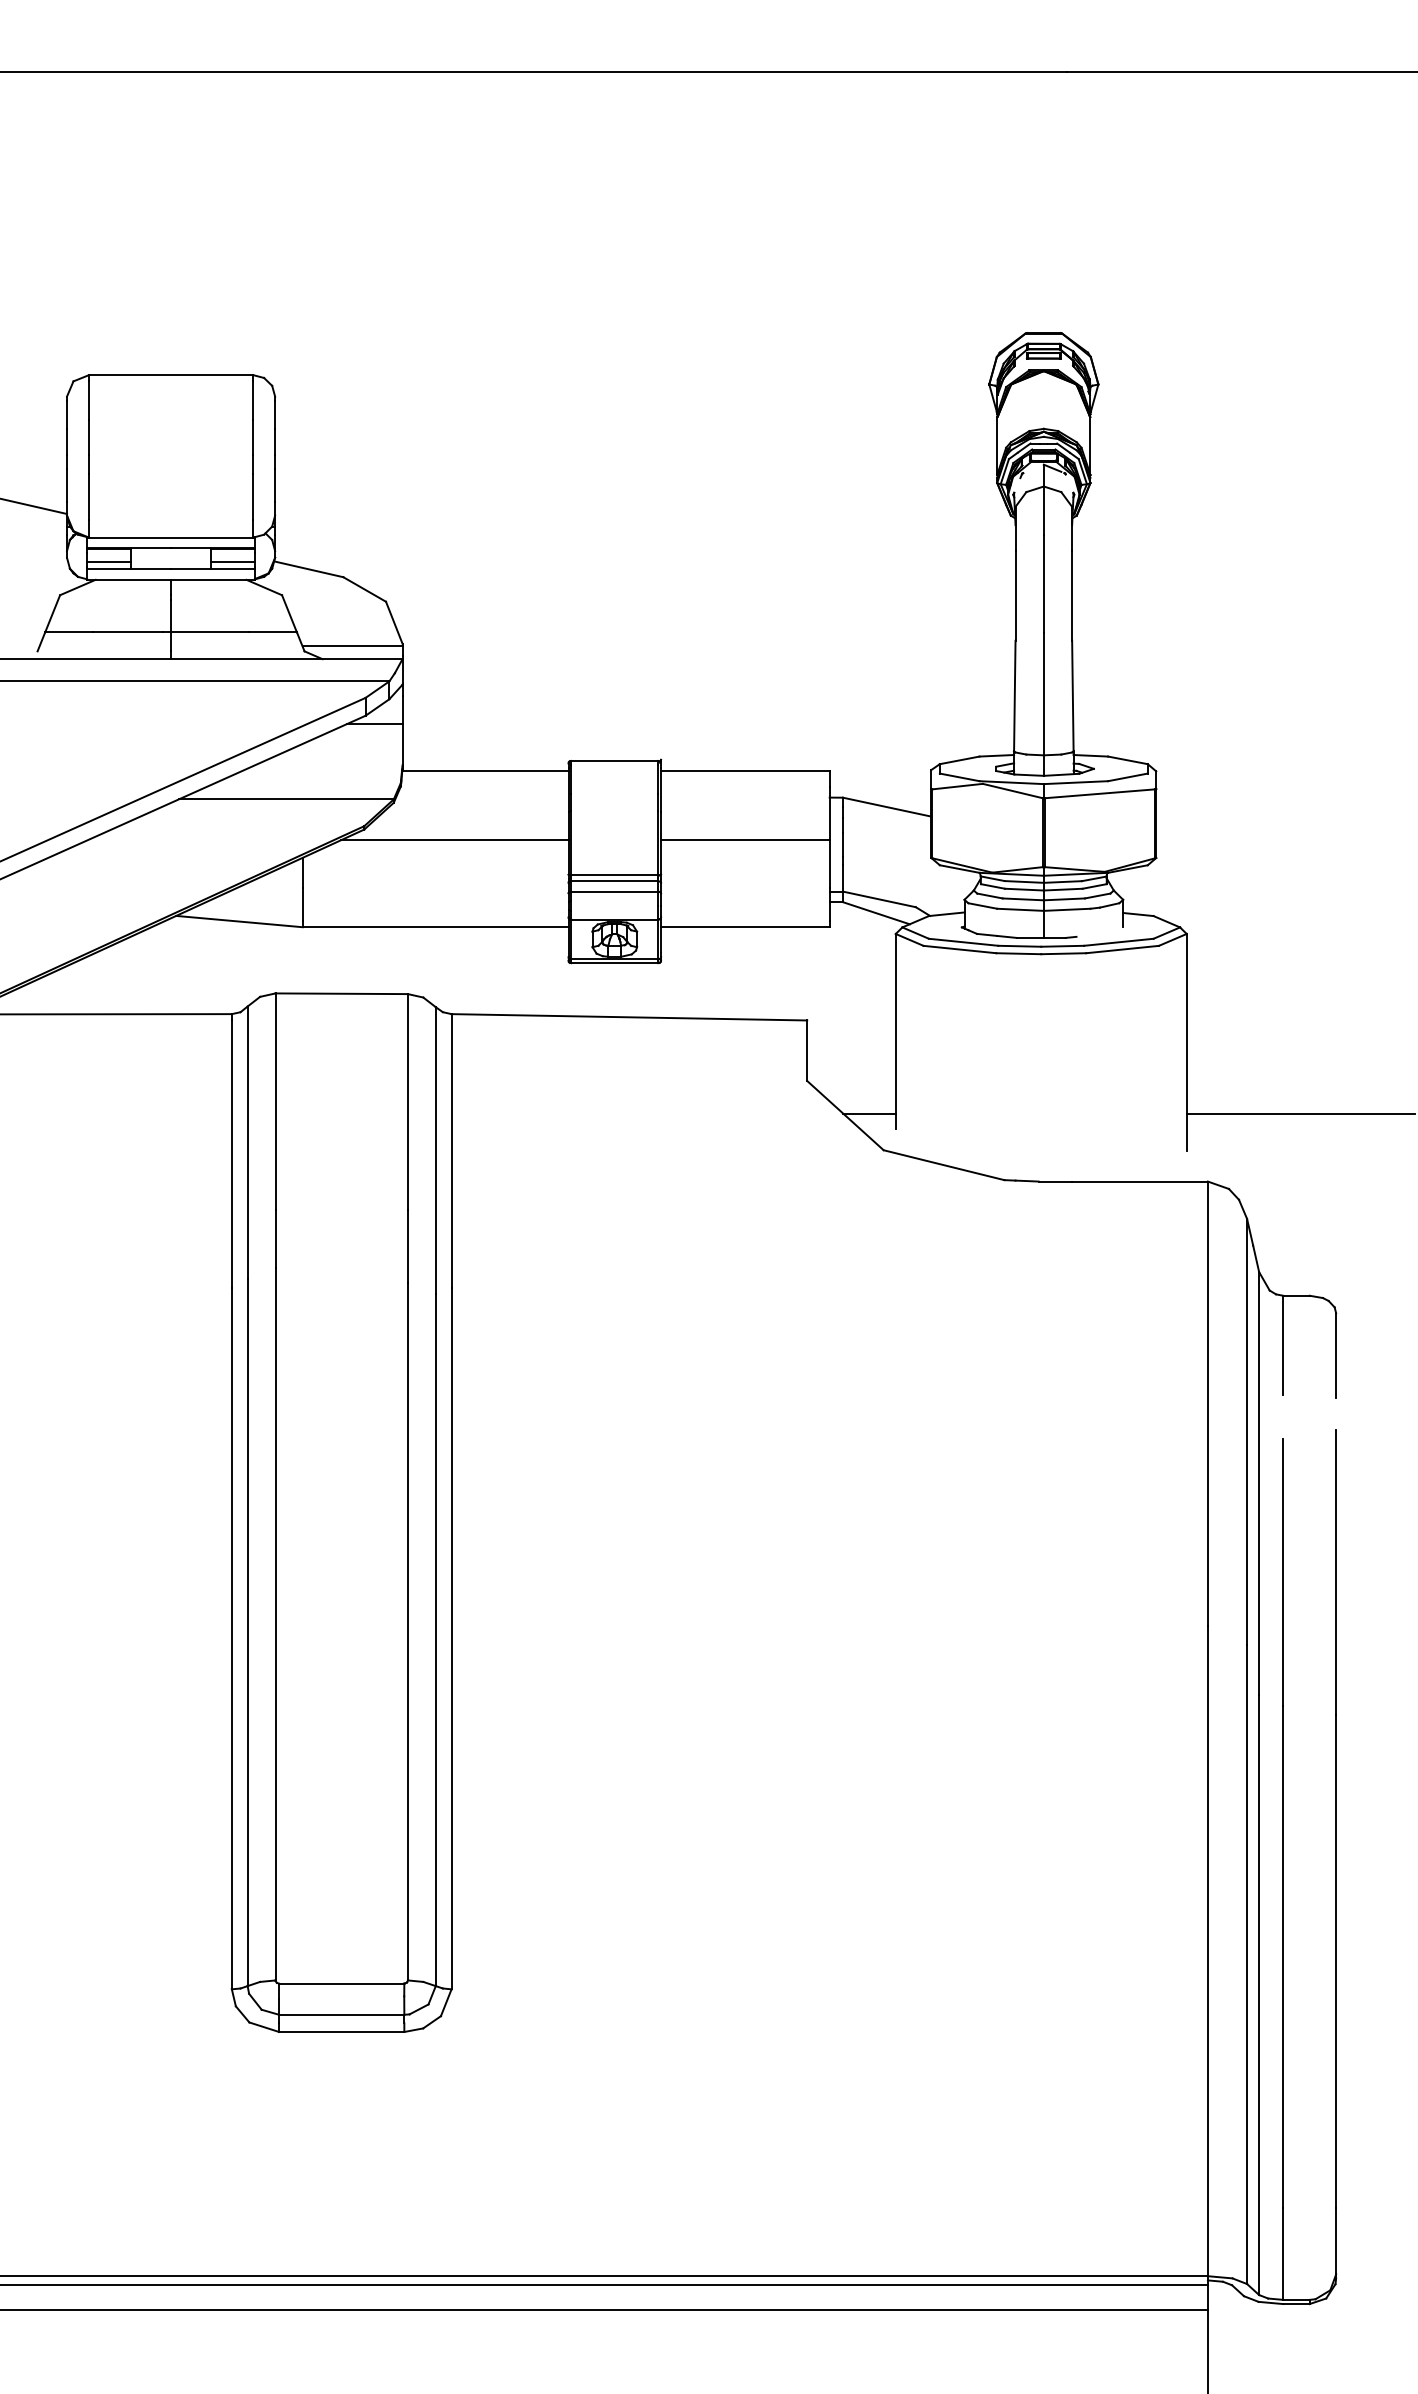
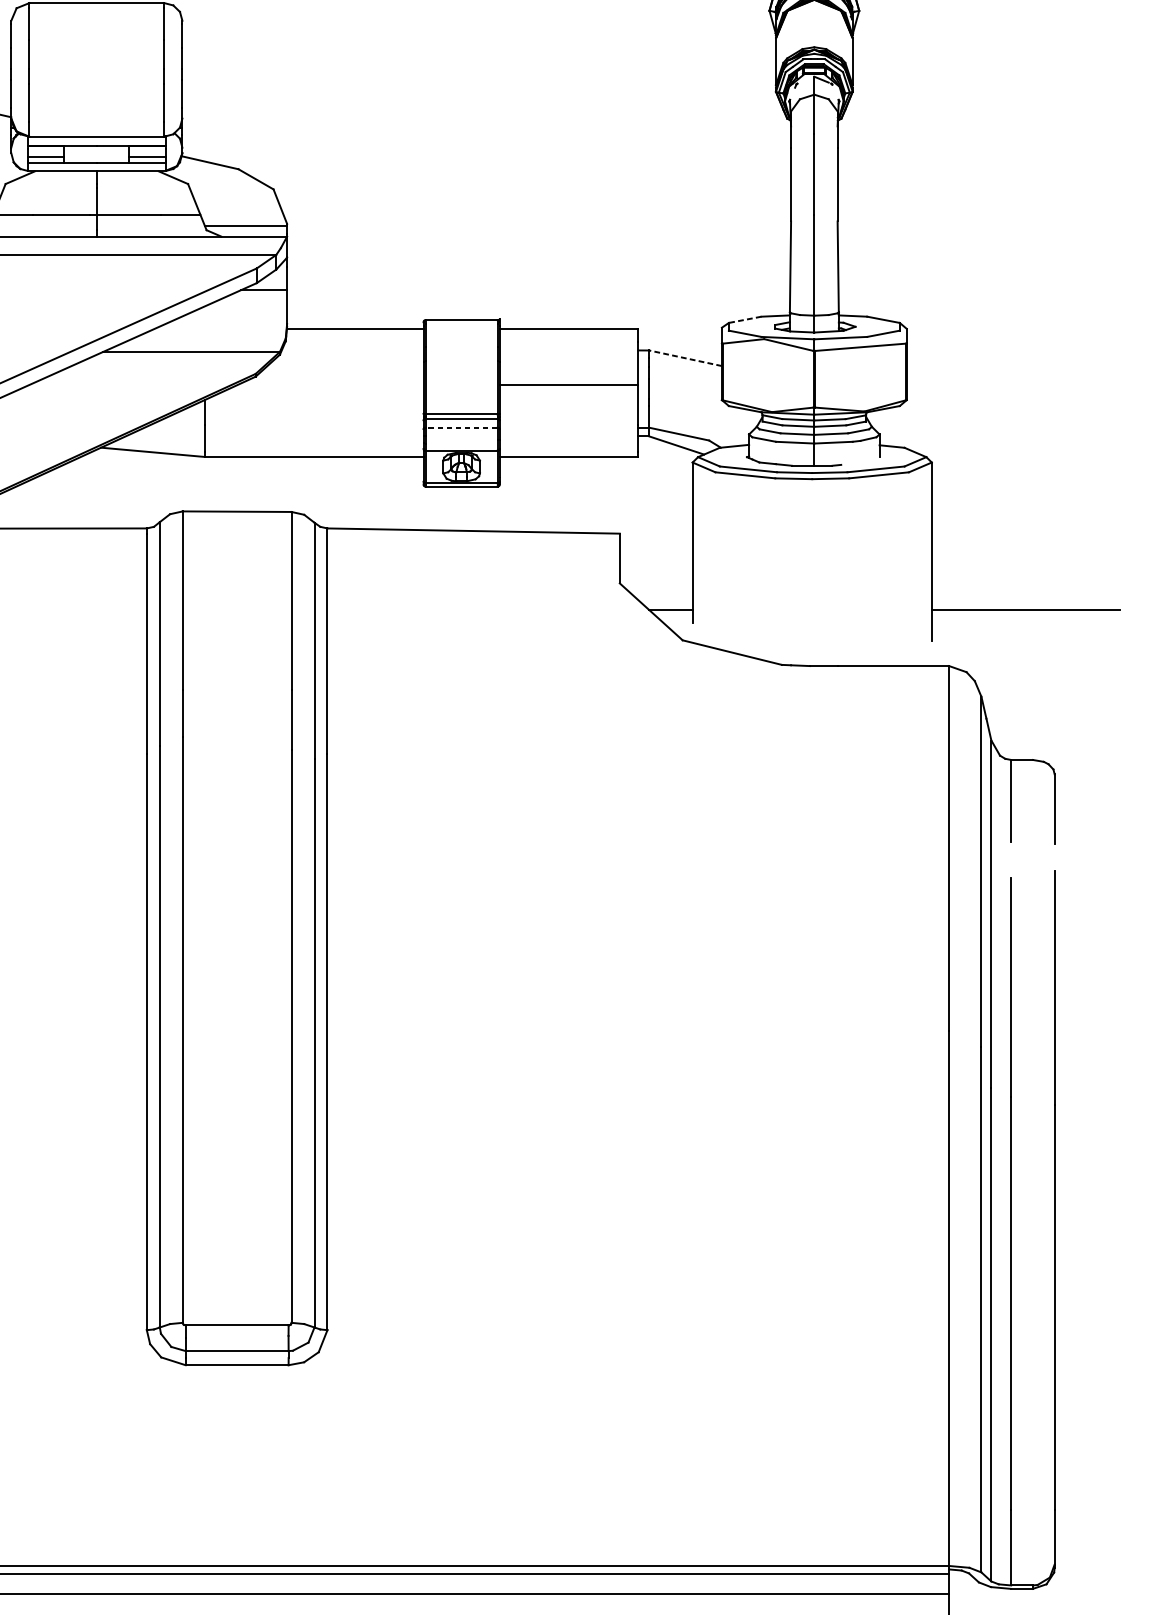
line: (959, 760) -> (745, 319), solid -> dashed
line: (886, 807) -> (685, 358), solid -> dashed
line: (454, 840) -> (329, 385), removed
line: (614, 891) -> (461, 427), solid -> dashed

